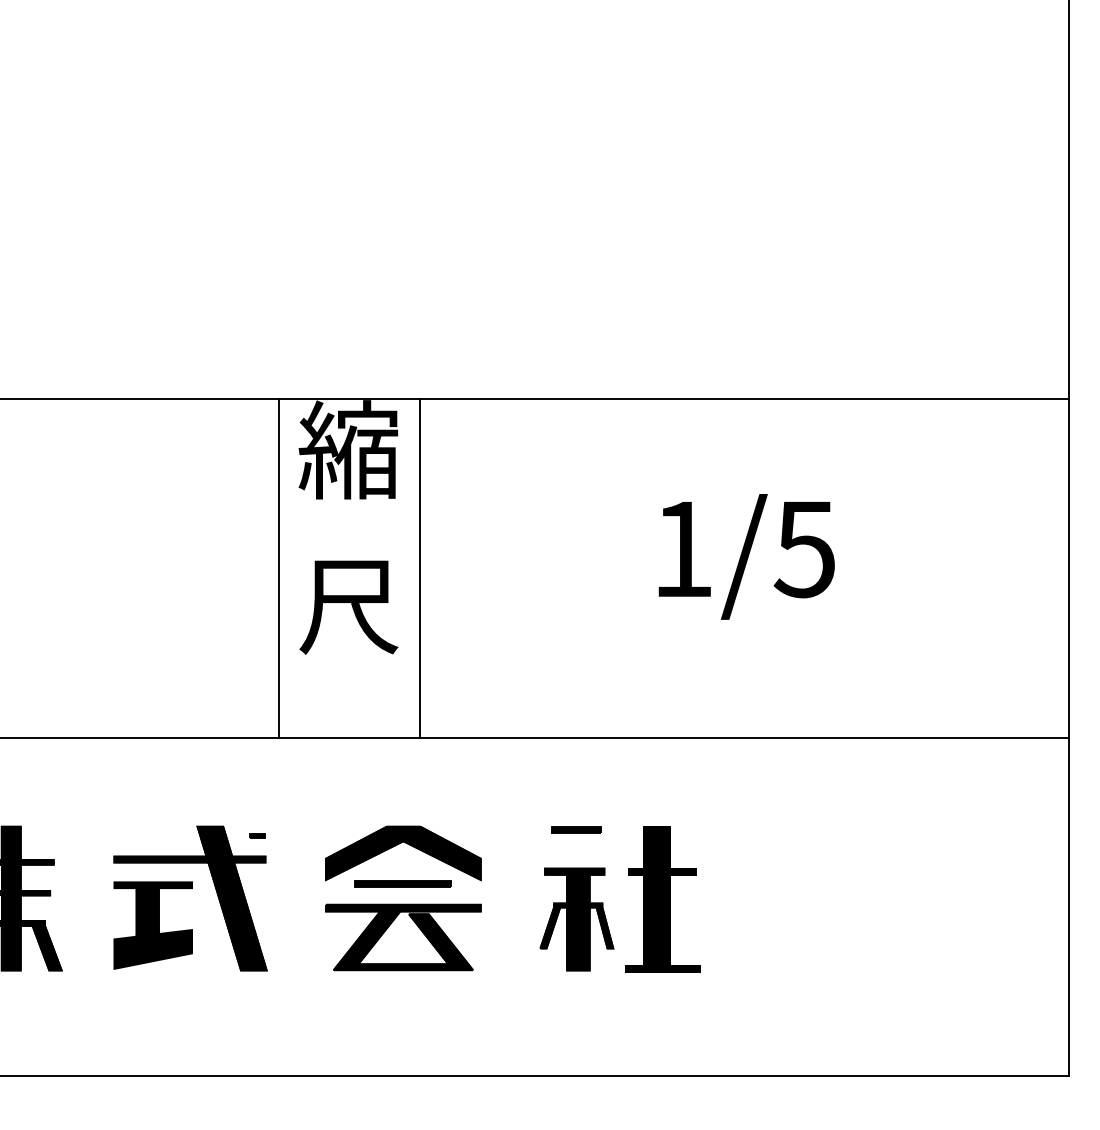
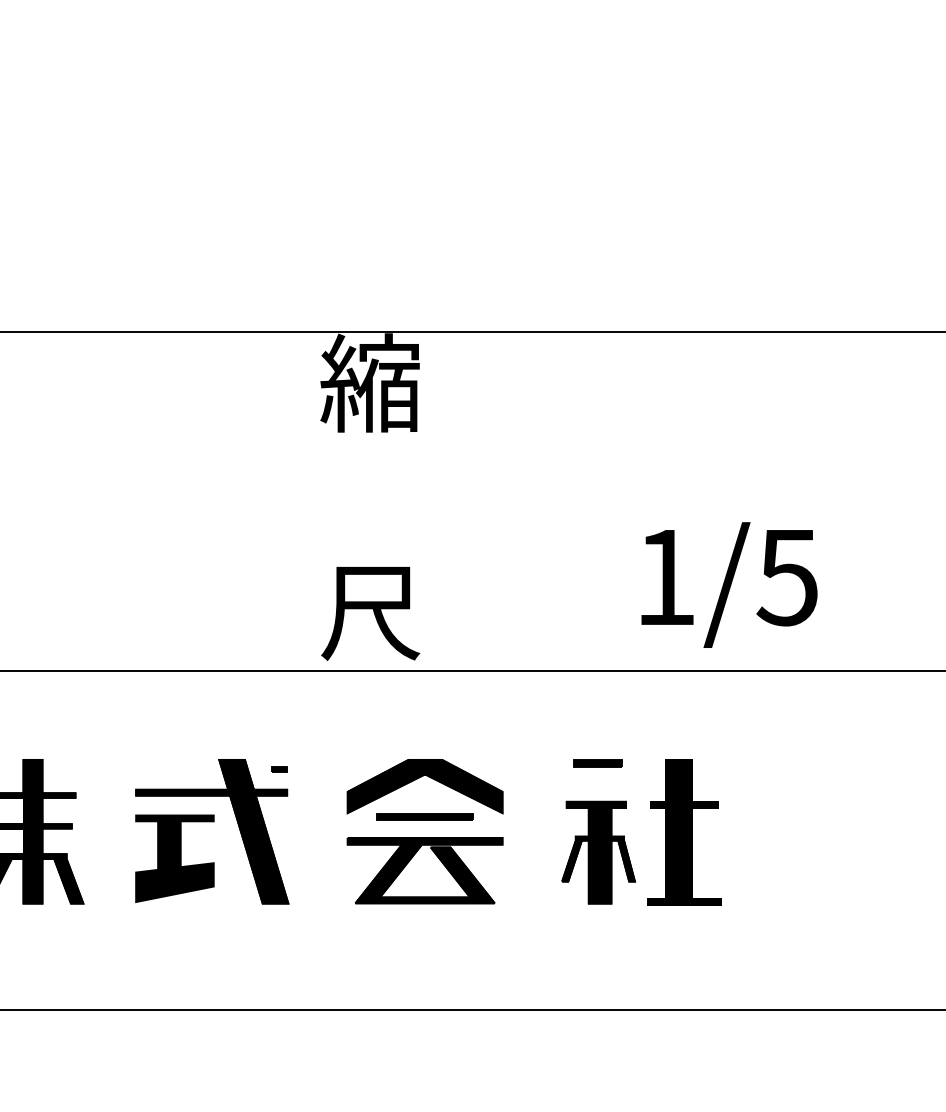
text: (746, 556) -> (729, 584), moved
line: (278, 568) -> (300, 501), removed
line: (420, 568) -> (442, 501), removed
text: (348, 607) -> (370, 613), moved

